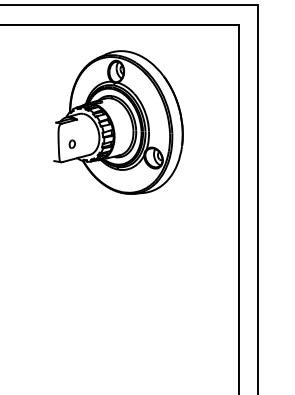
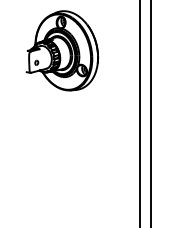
part: (116, 121) -> (61, 50), moved

